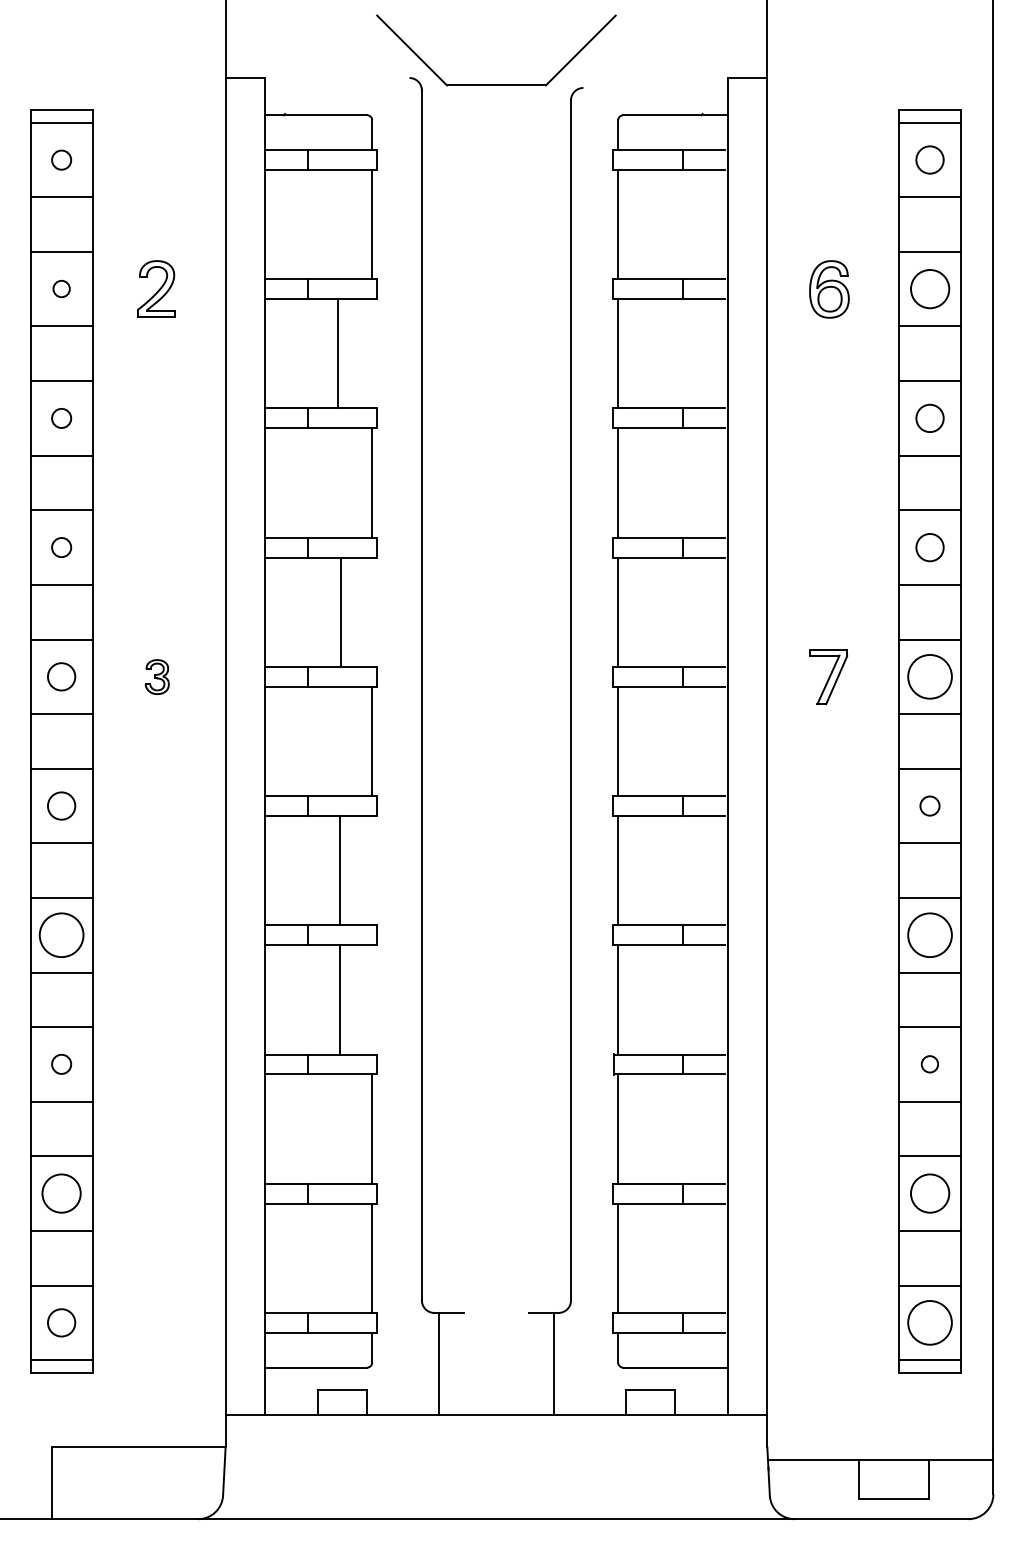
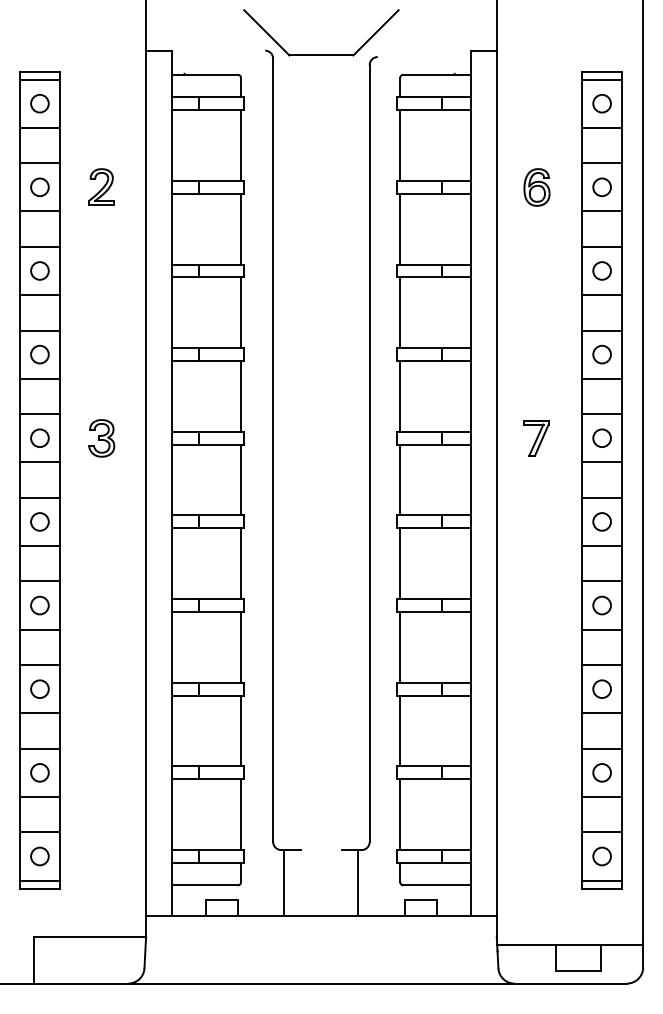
circle: (60, 159) -> (39, 103), size x1.43
circle: (60, 287) -> (39, 186), size x1.67
circle: (929, 289) -> (601, 187), size x0.71
line: (338, 352) -> (241, 228), moved
circle: (60, 417) -> (39, 270), size x1.43
circle: (60, 547) -> (39, 354), size x1.43
line: (342, 612) -> (241, 396), moved
part: (156, 677) -> (101, 438), size x1.67
circle: (929, 677) -> (601, 438), size x0.62
circle: (929, 805) -> (601, 521), size x1.43
line: (340, 870) -> (241, 563), moved
circle: (60, 935) -> (39, 605), size x0.62
circle: (929, 935) -> (601, 605), size x0.62
line: (340, 1000) -> (241, 647), moved
circle: (60, 1063) -> (39, 688), size x1.43
circle: (929, 1063) -> (601, 688), size x1.67
circle: (60, 1193) -> (39, 772), size x0.71
circle: (929, 1193) -> (601, 772), size x0.71
circle: (929, 1322) -> (601, 856), size x0.62

